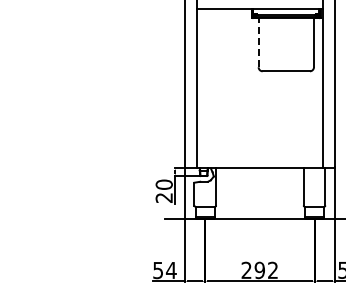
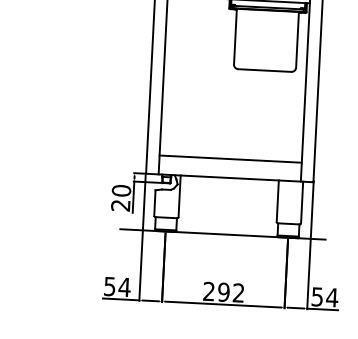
line: (258, 42) -> (235, 36), dashed -> solid
line: (259, 151) -> (230, 158), added

